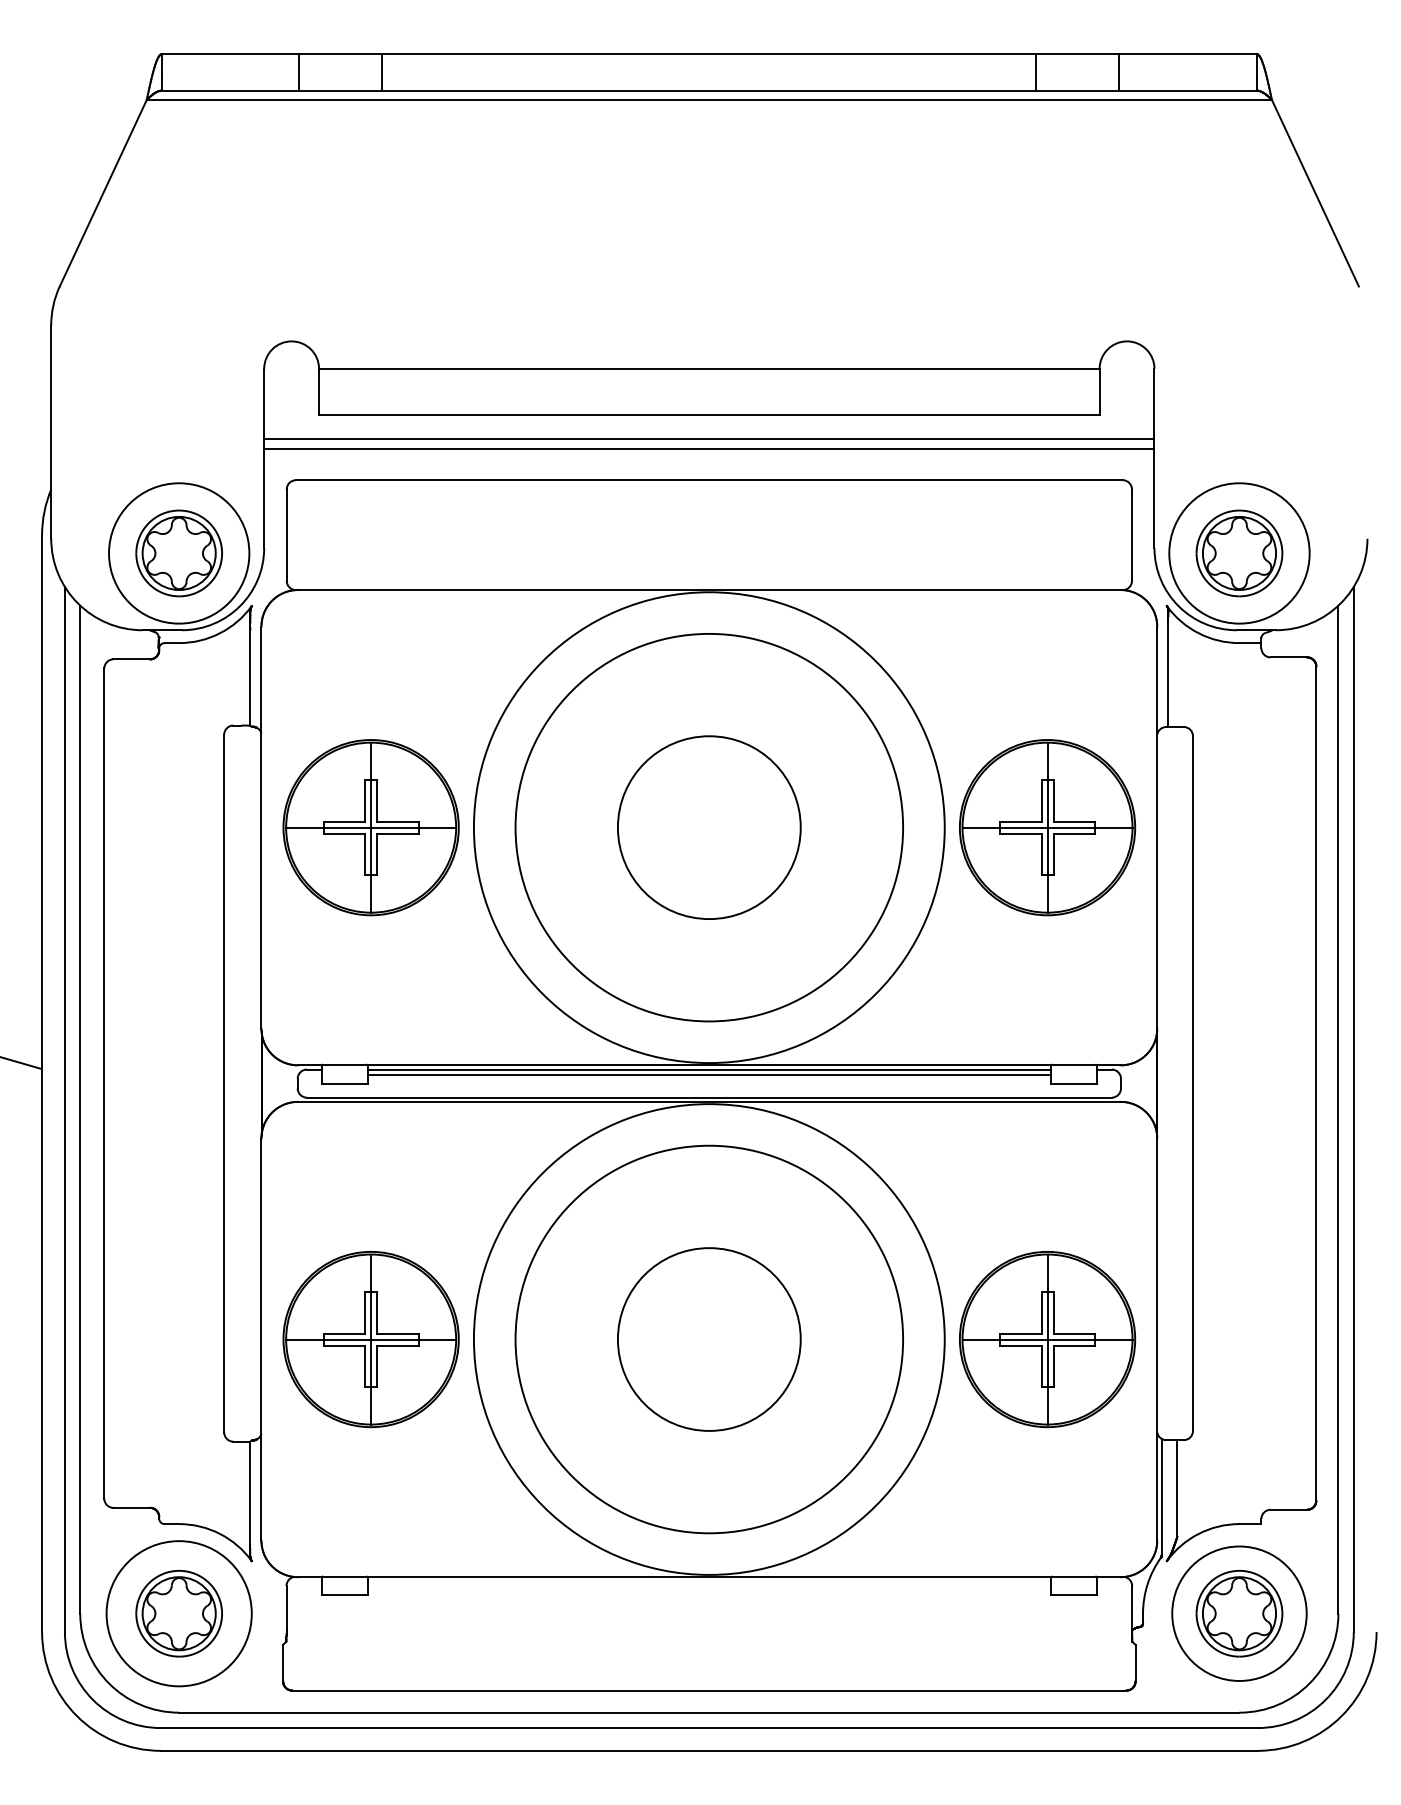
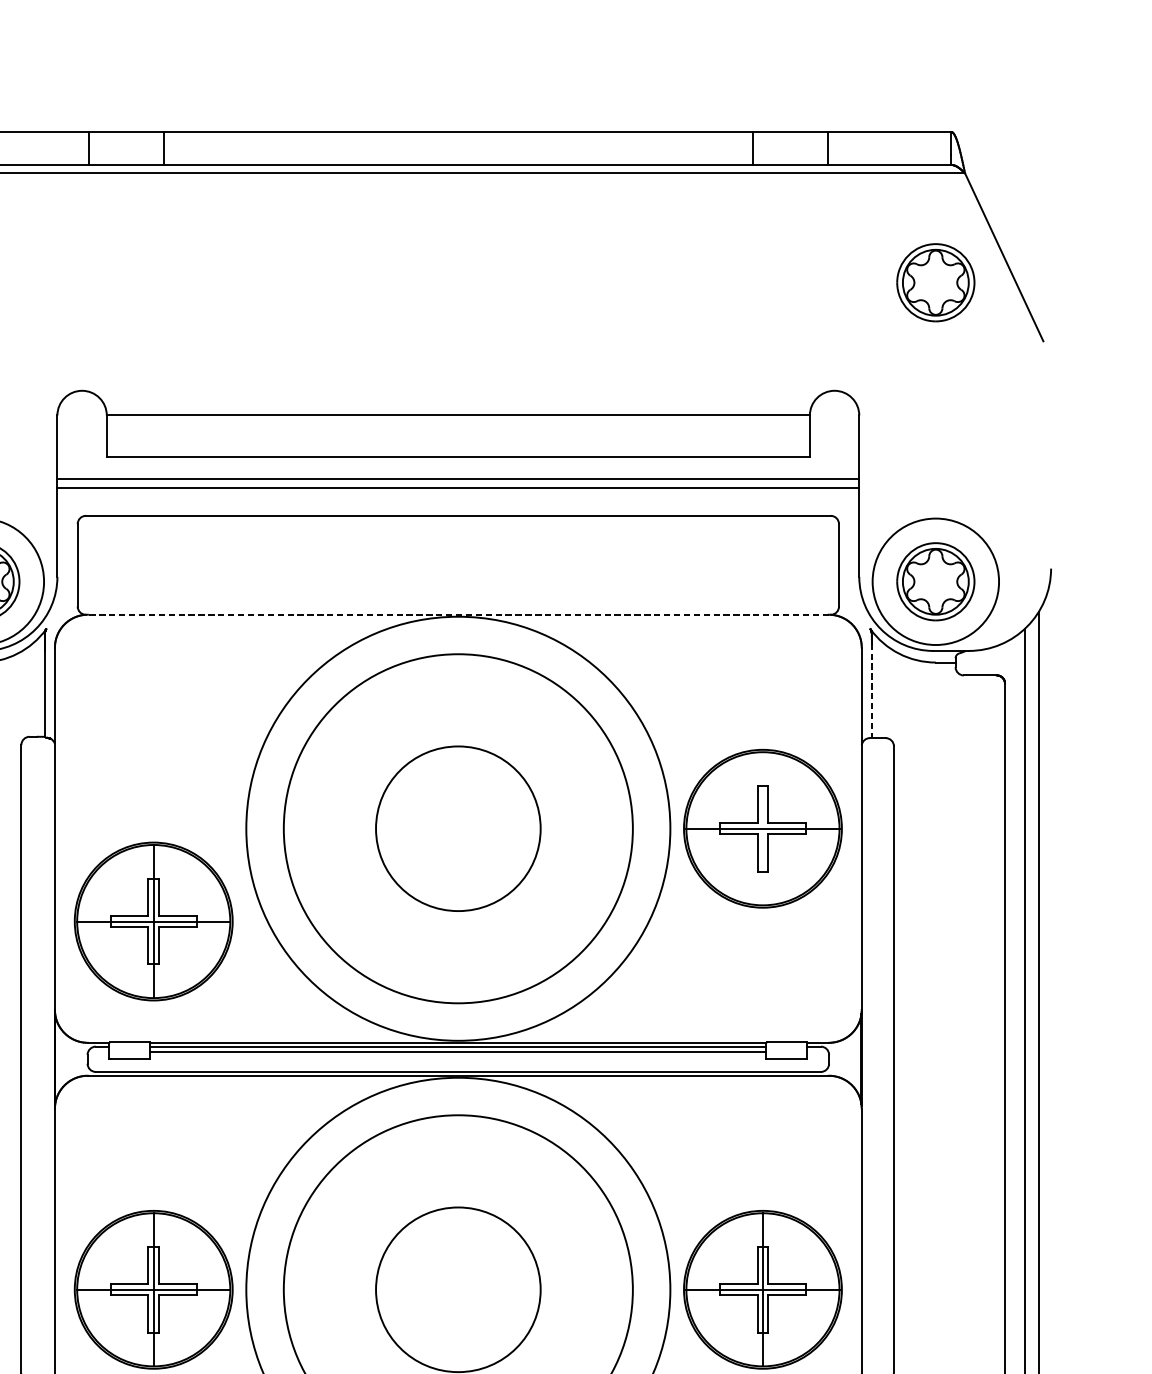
part: (1239, 221) -> (935, 282), added
line: (708, 590) -> (457, 615), solid -> dashed
line: (1168, 673) -> (871, 689), solid -> dashed
part: (370, 827) -> (153, 921), moved
line: (1047, 827) -> (762, 828), removed

